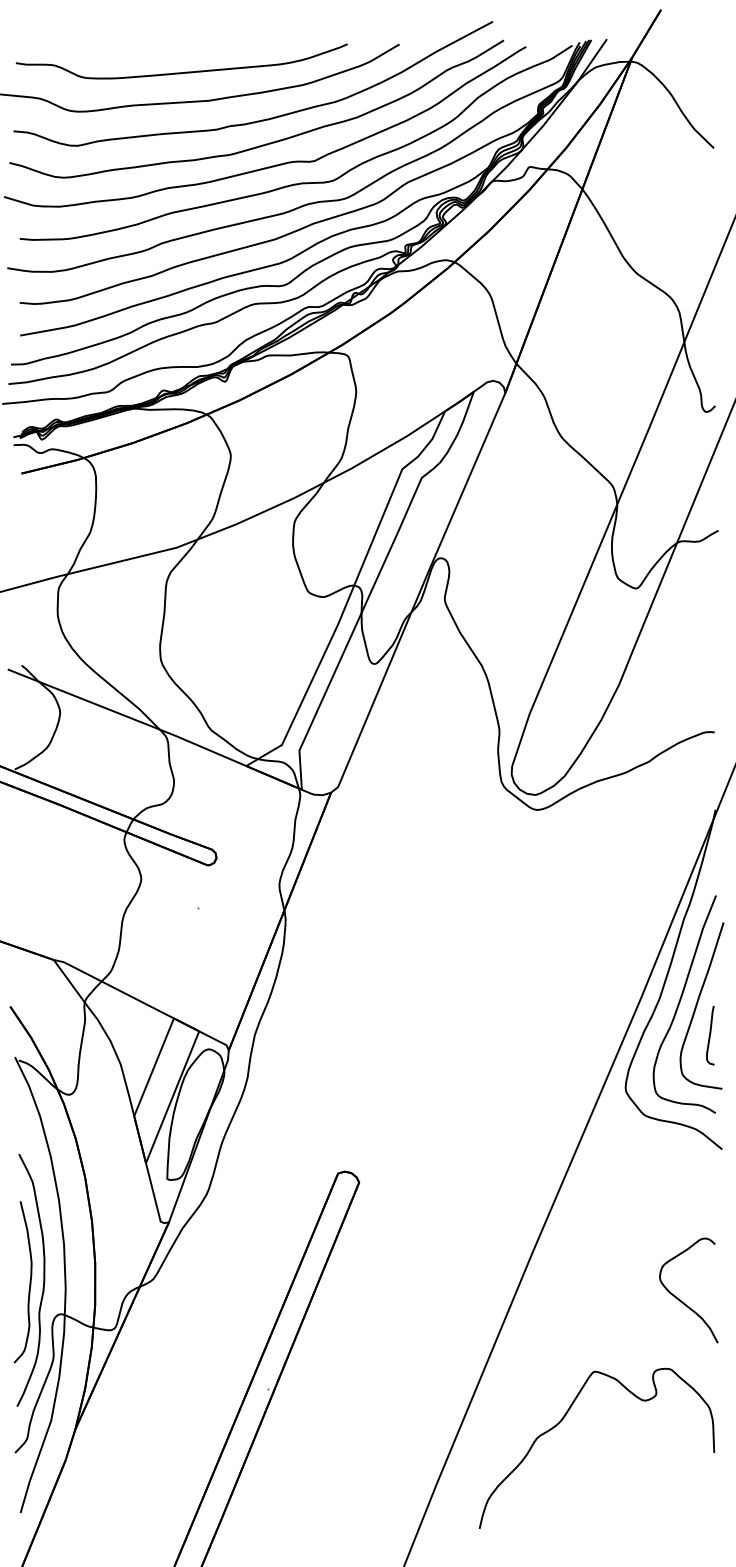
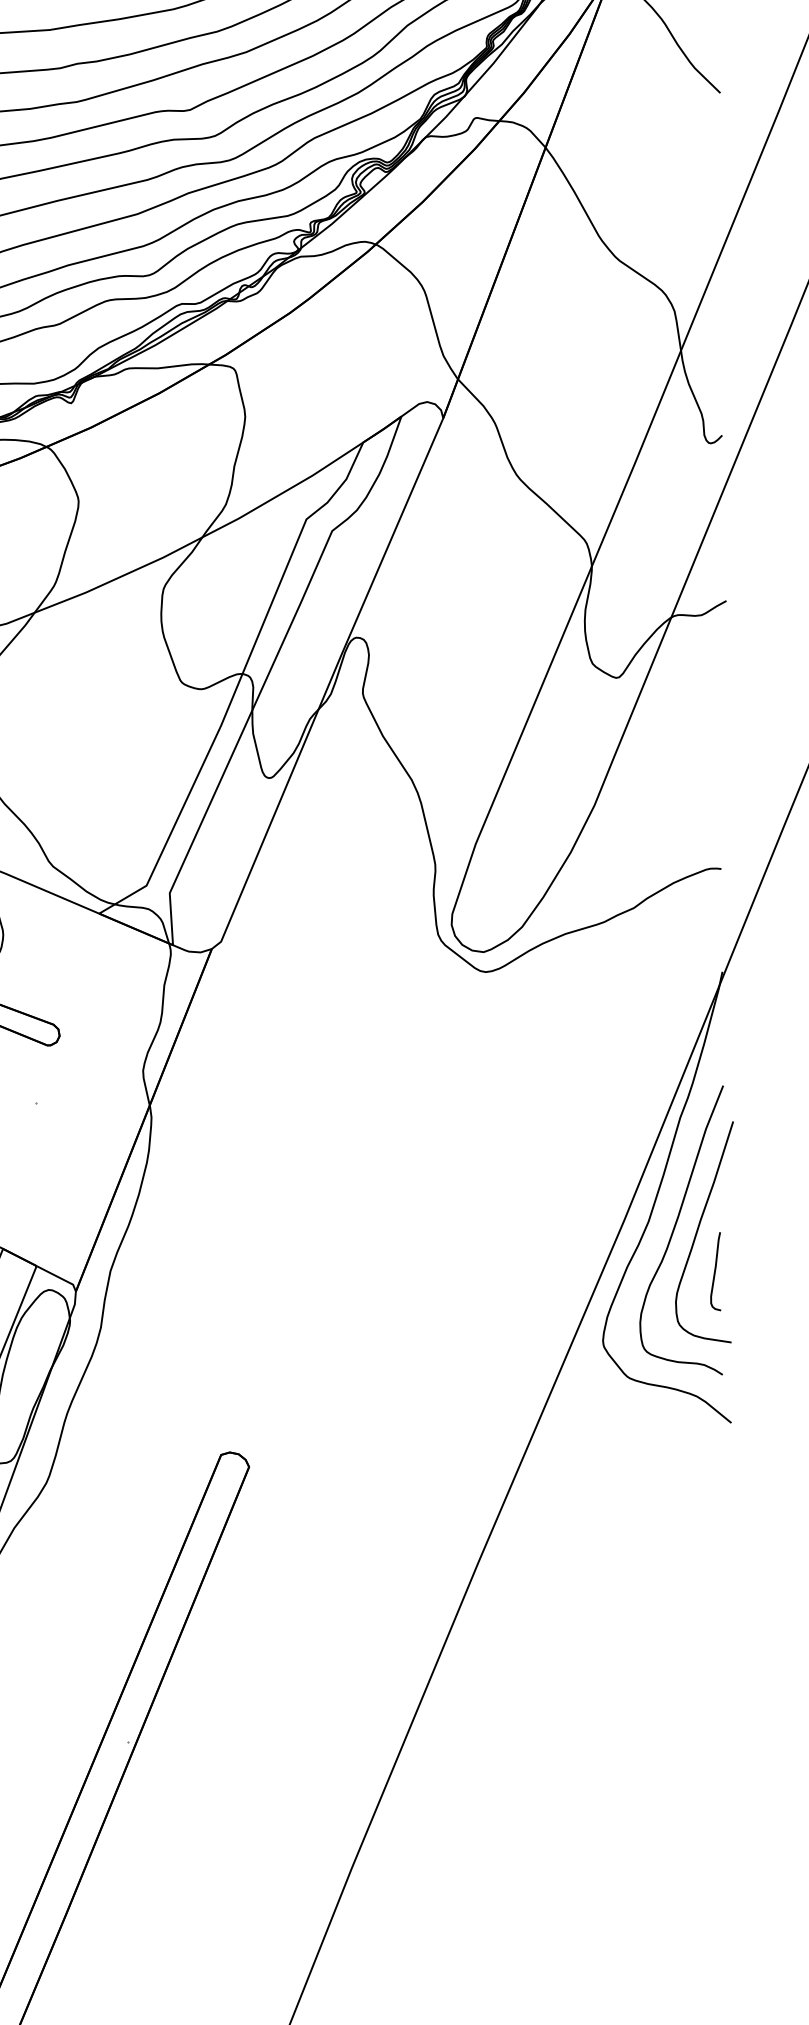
curve: (679, 1298) -> (674, 1620), removed
curve: (563, 1419) -> (520, 1781), removed

